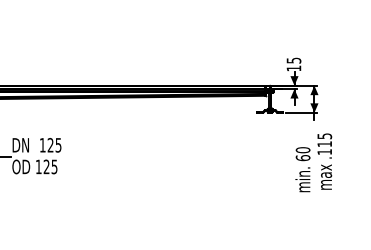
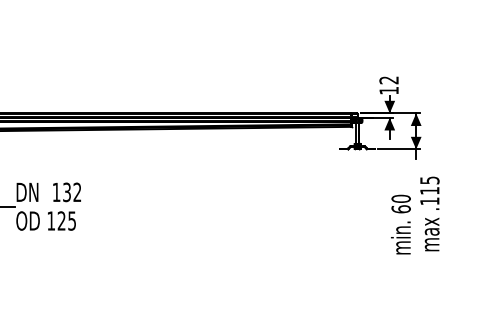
text: (293, 60) -> (388, 80), 15 -> 12
text: (54, 145) -> (72, 192), 125 -> 132

